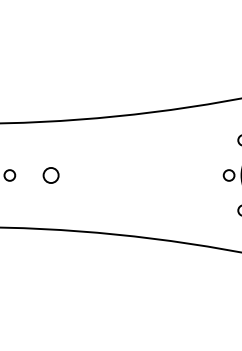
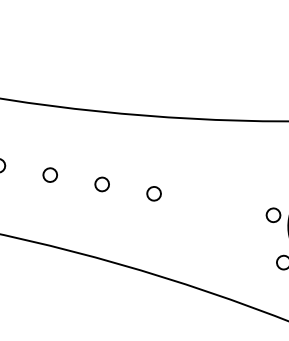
circle: (51, 175) -> (50, 175), size x0.71
circle: (92, 175) -> (102, 184), added
circle: (133, 175) -> (153, 193), added

